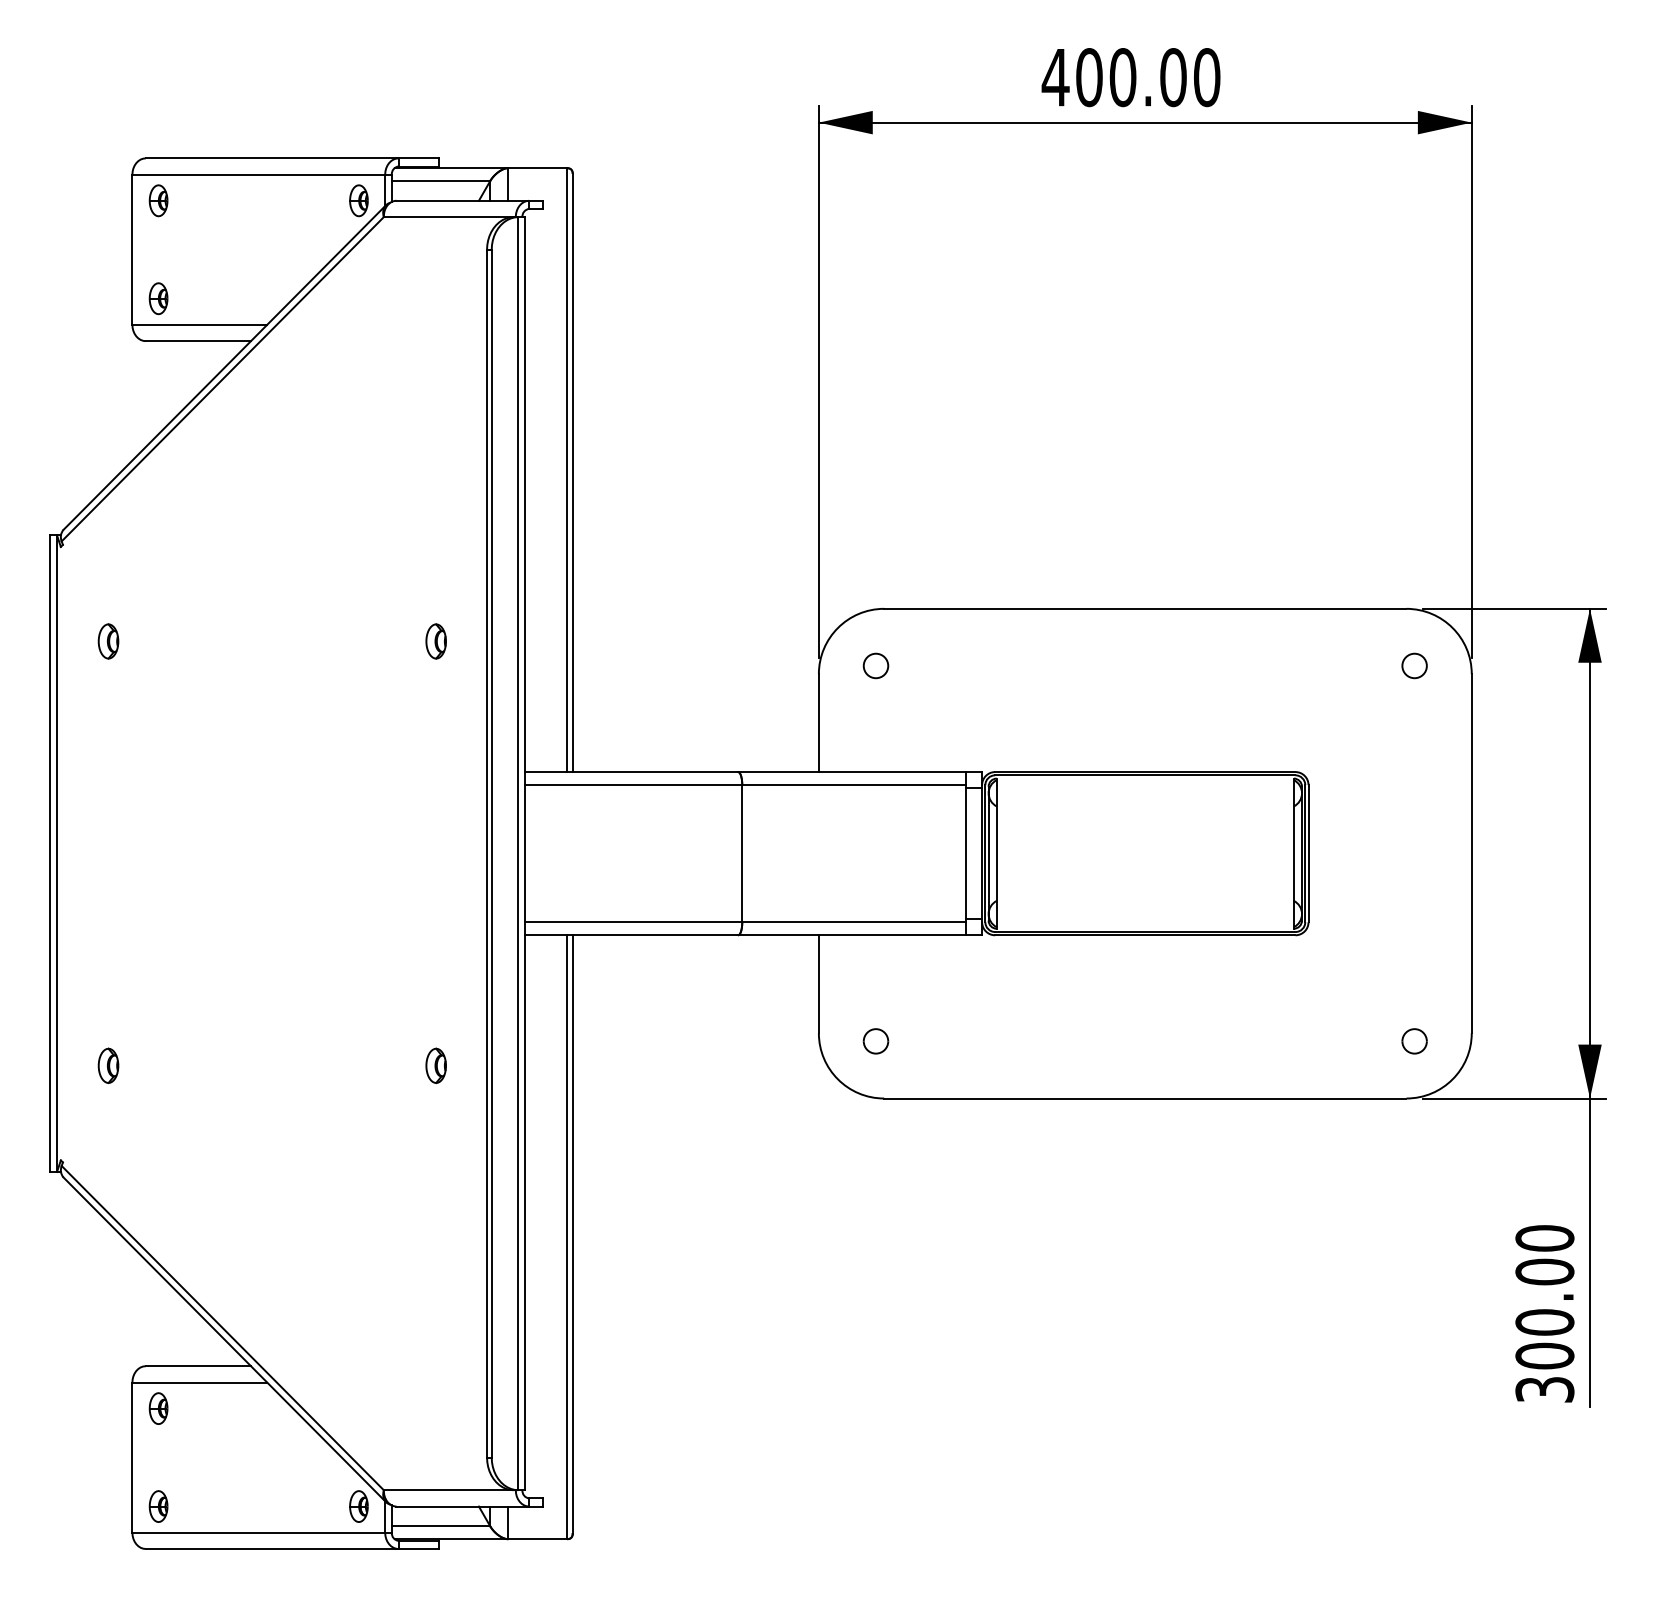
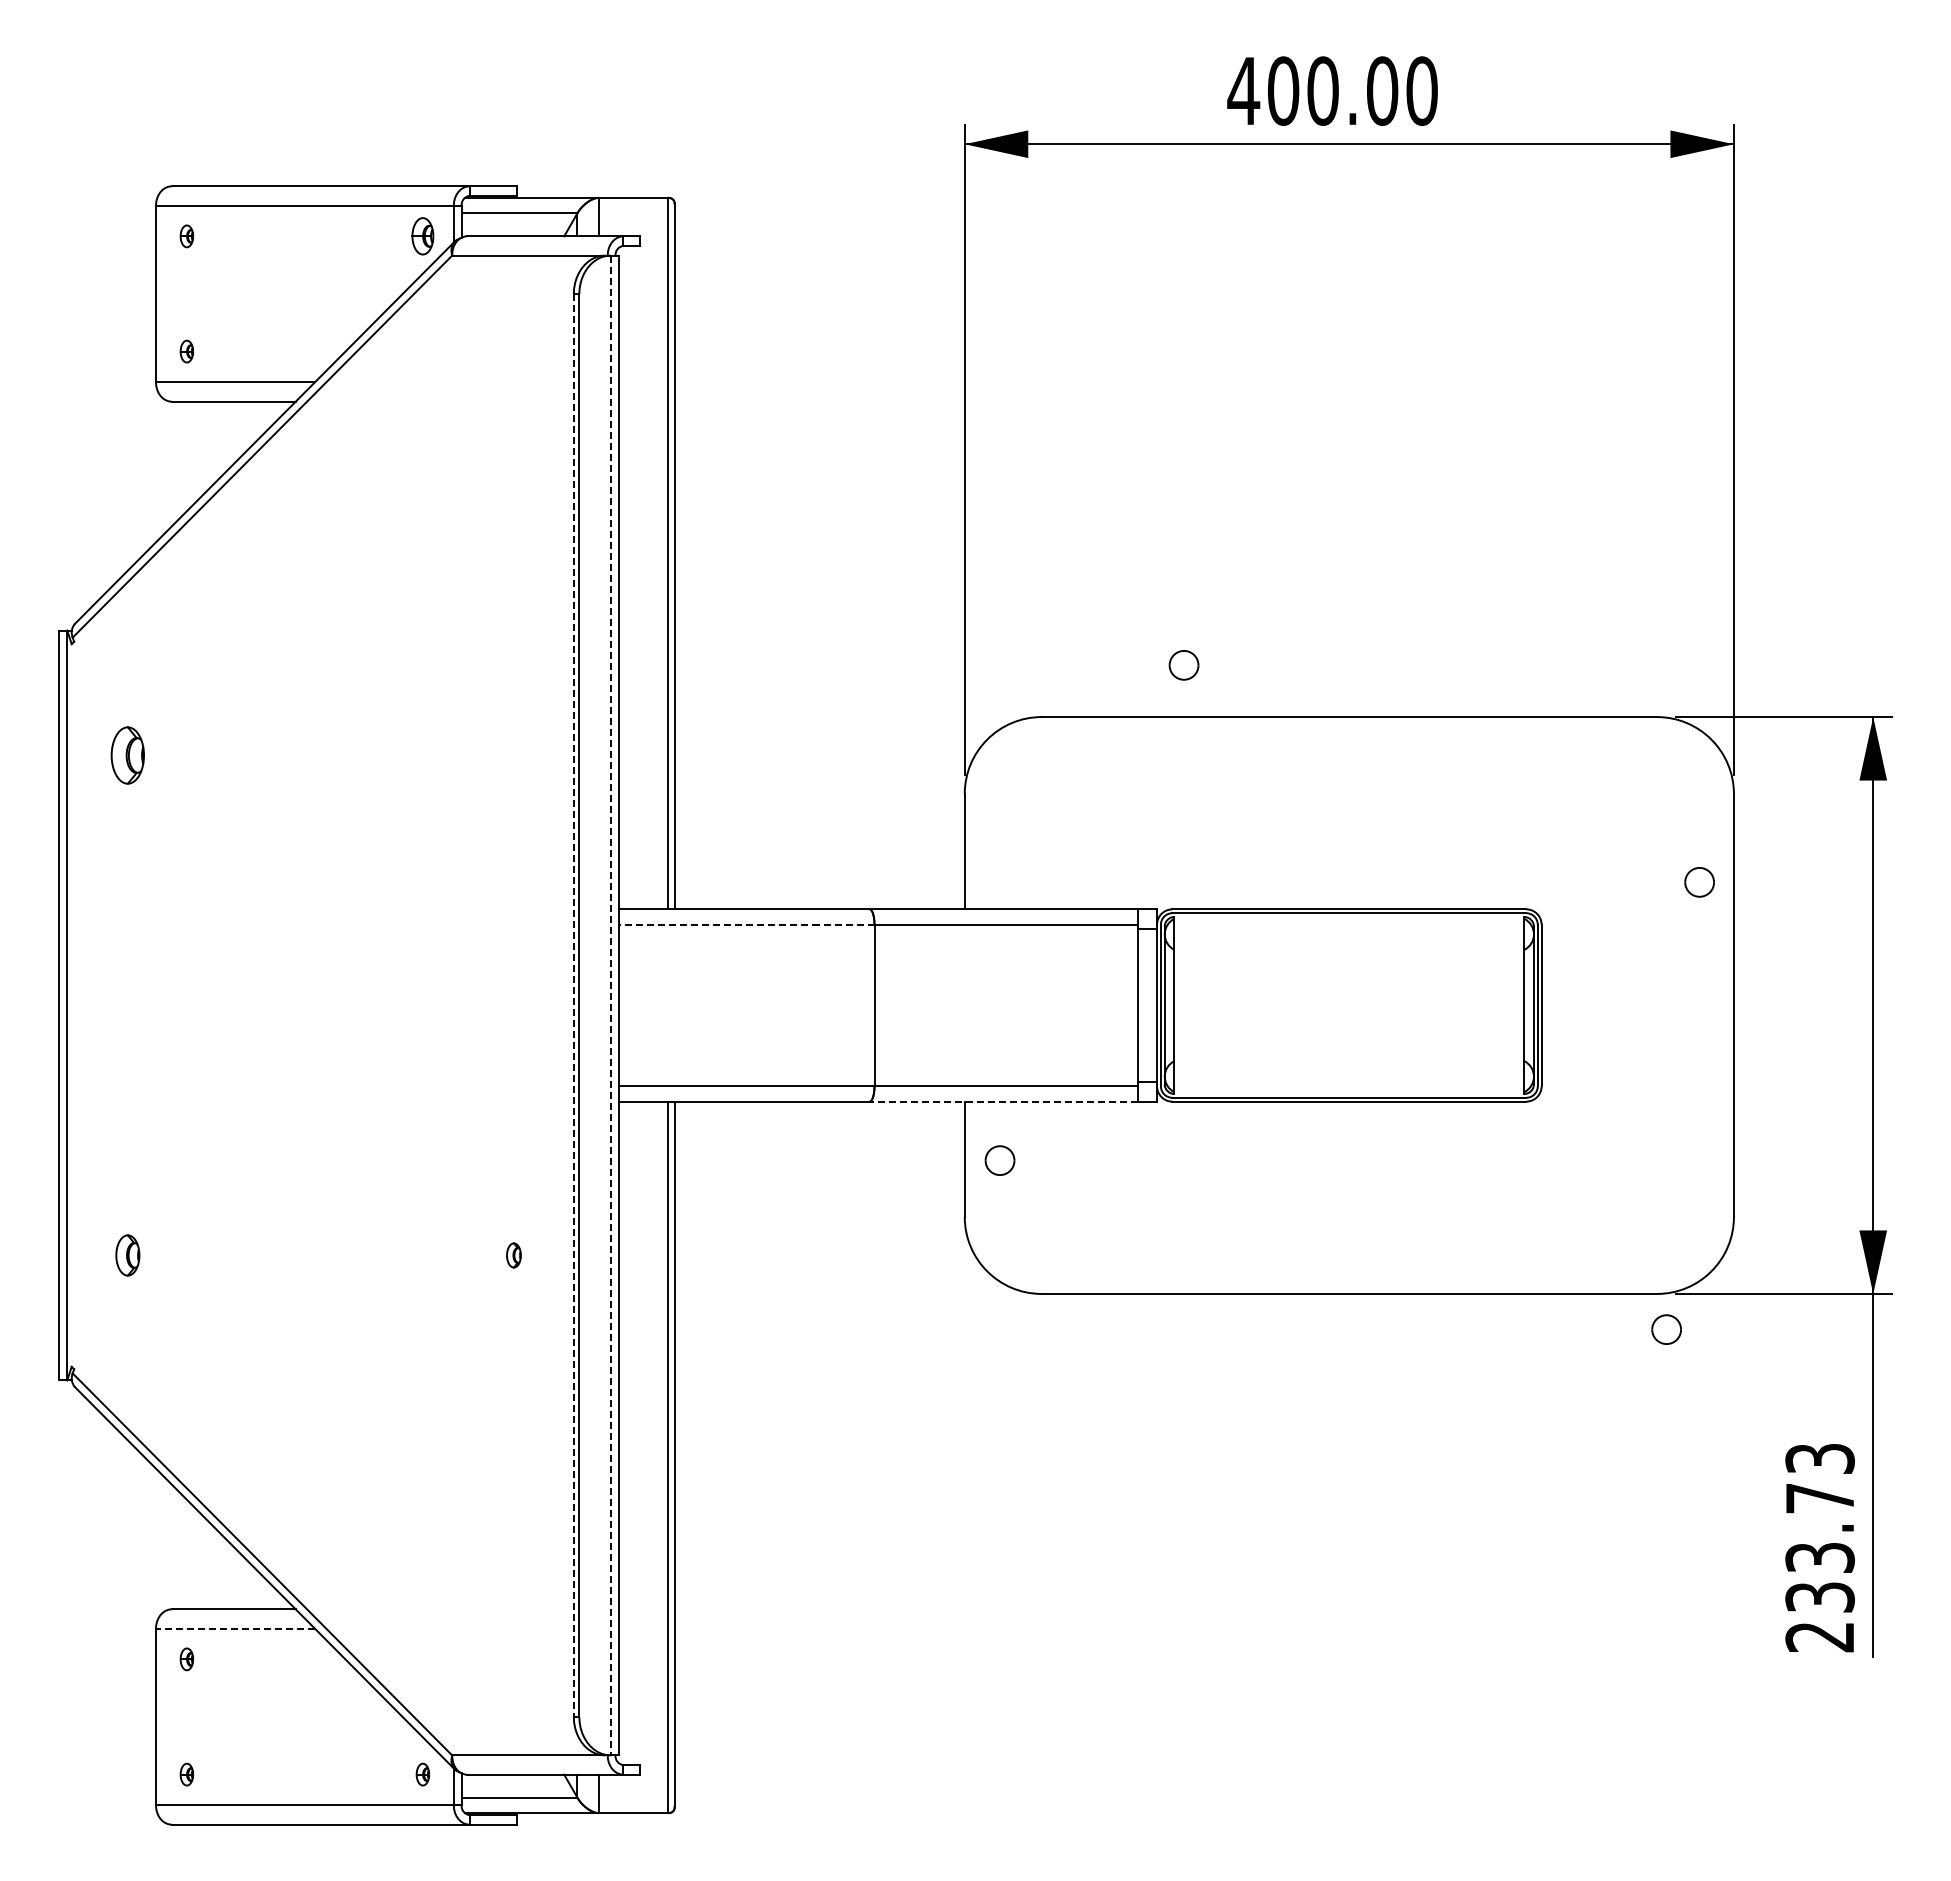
part: (158, 200) -> (186, 236), size x0.6
part: (158, 298) -> (186, 351), size x0.6
part: (108, 641) -> (127, 755), size x1.4
part: (435, 641) -> (513, 755), removed
part: (875, 666) -> (1183, 665), moved
part: (1414, 666) -> (1699, 882), moved
line: (633, 784) -> (746, 924), solid -> dashed
line: (518, 853) -> (610, 1005), solid -> dashed
line: (486, 854) -> (573, 1006), solid -> dashed
line: (851, 935) -> (1003, 1101), solid -> dashed
part: (875, 1041) -> (999, 1160), moved
part: (1414, 1041) -> (1666, 1329), moved
part: (435, 1065) -> (513, 1255), size x0.6
text: (1544, 1313) -> (1819, 1547), 300.00 -> 233.73
line: (199, 1382) -> (234, 1628), solid -> dashed
part: (158, 1408) -> (186, 1659), size x0.6
part: (158, 1506) -> (186, 1774), size x0.6
part: (358, 1506) -> (422, 1774), size x0.6

